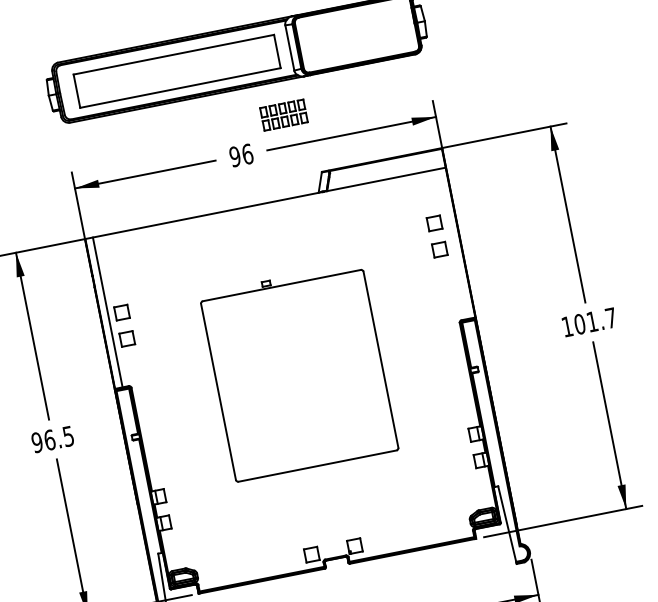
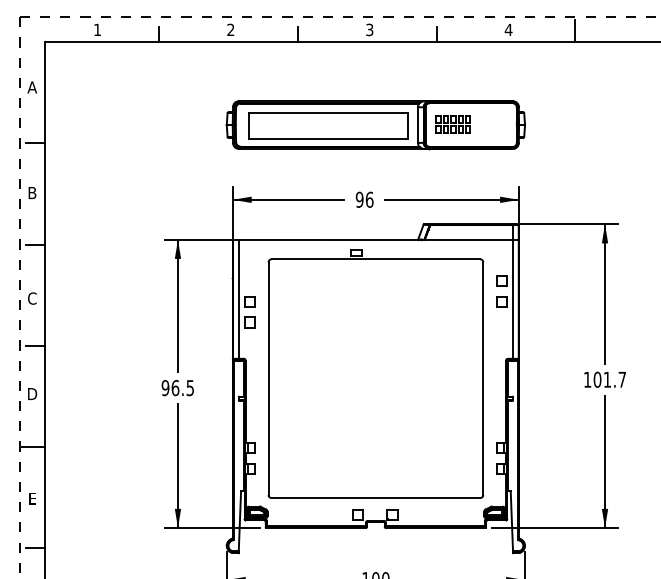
part: (282, 115) -> (452, 124), moved
line: (450, 234) -> (512, 291), added
part: (298, 371) -> (375, 373), size x1.67

